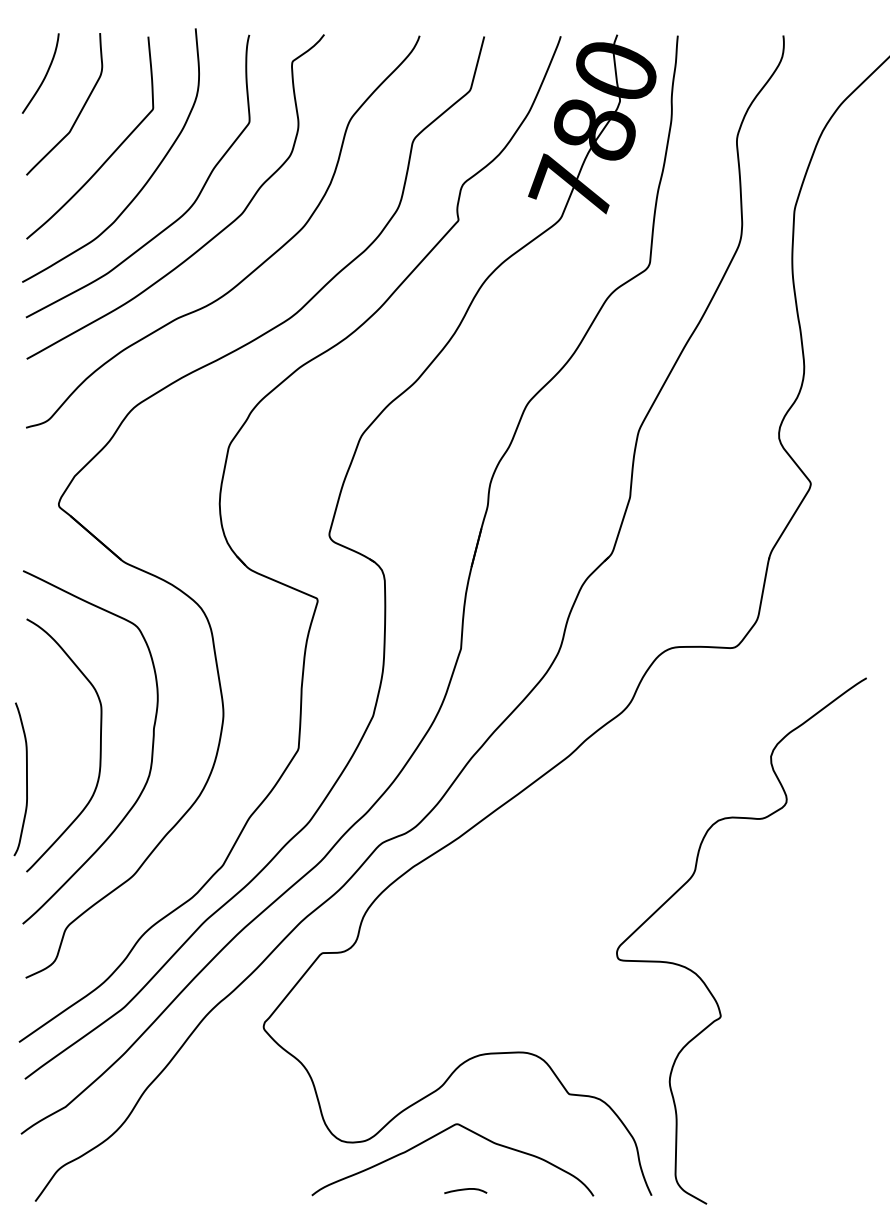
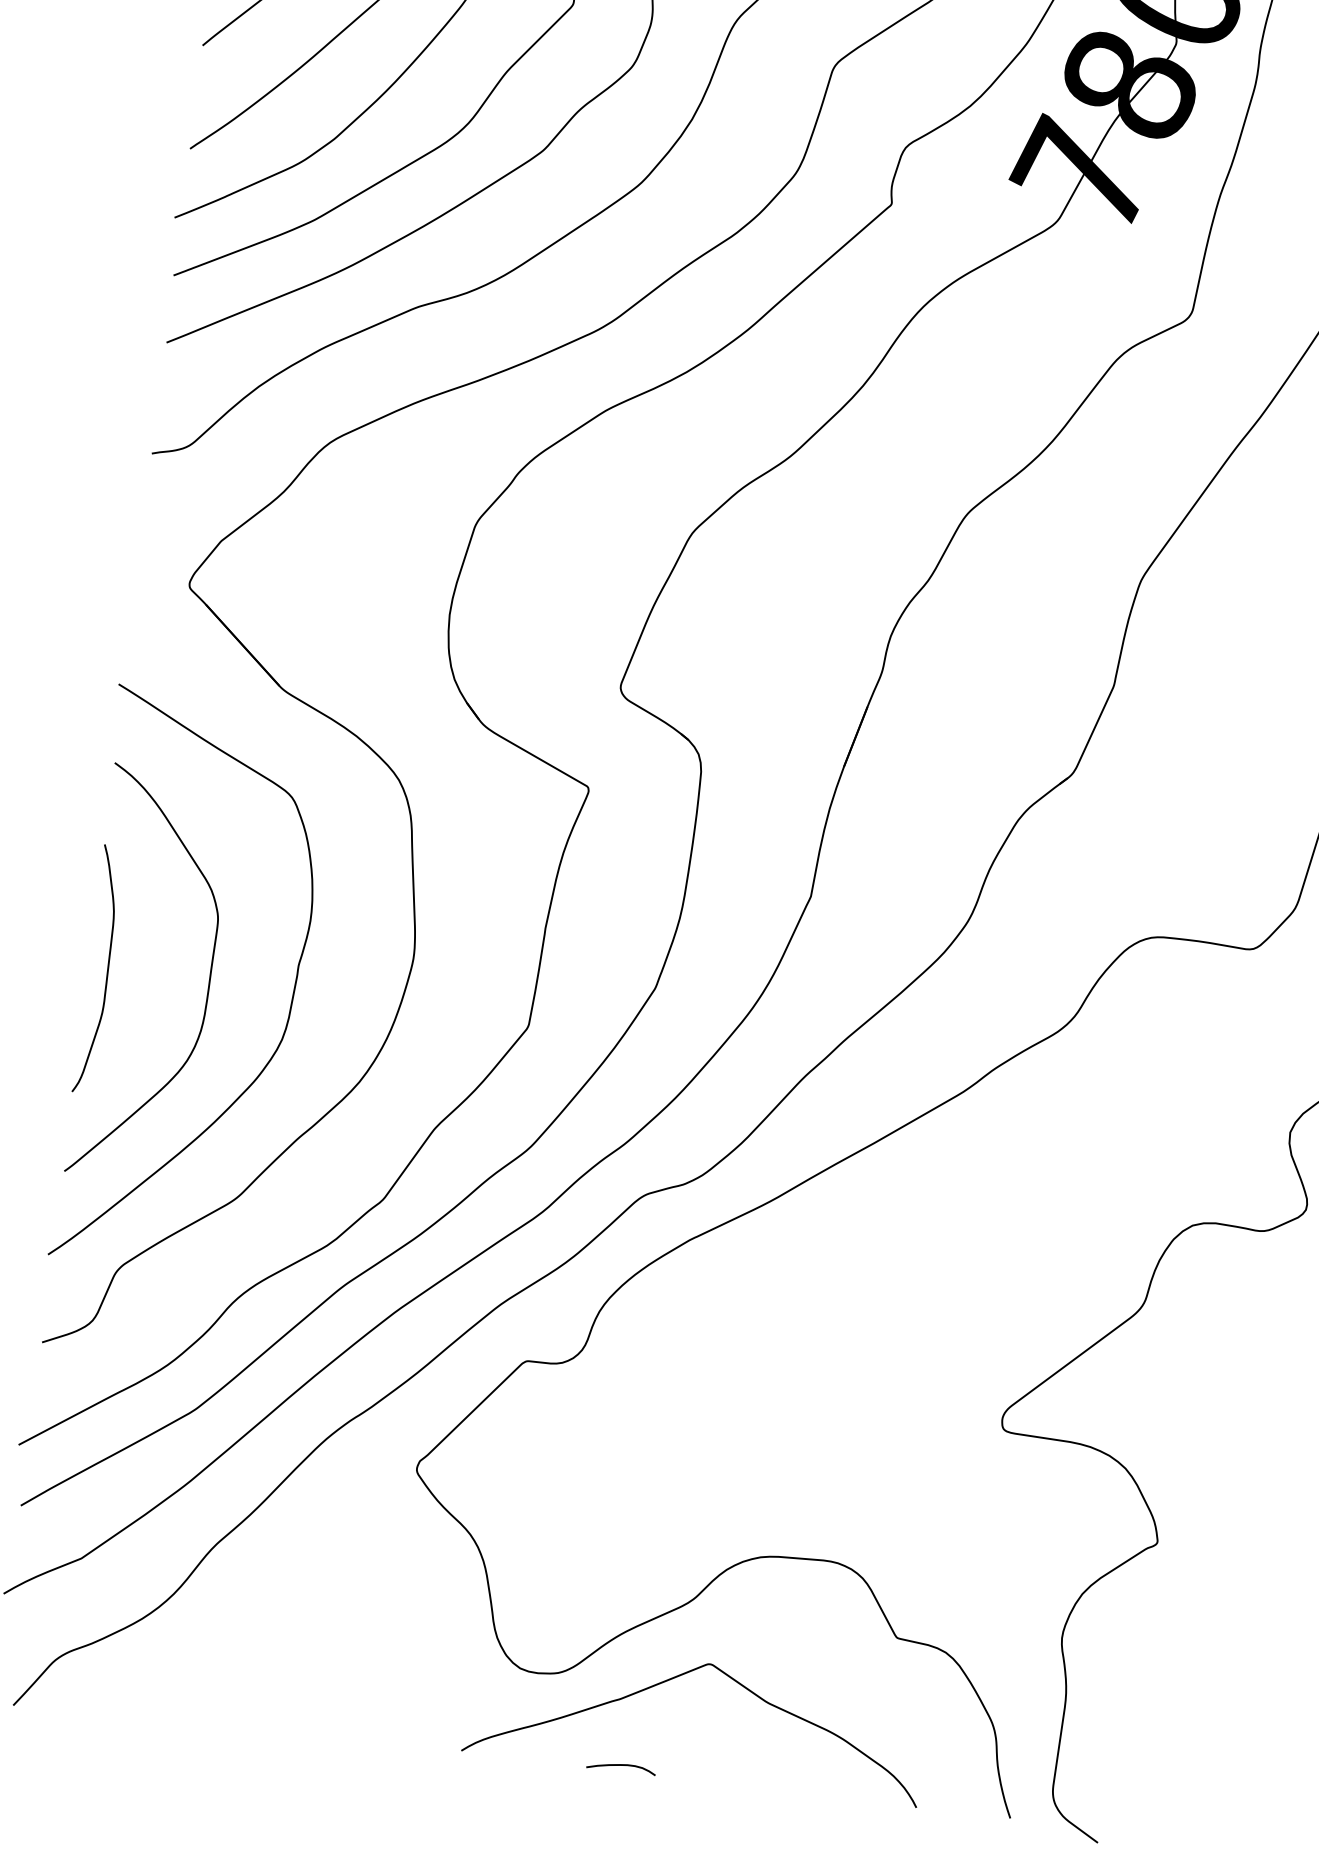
curve: (26, 779) -> (107, 970), moved
curve: (465, 1190) -> (621, 1766), moved

